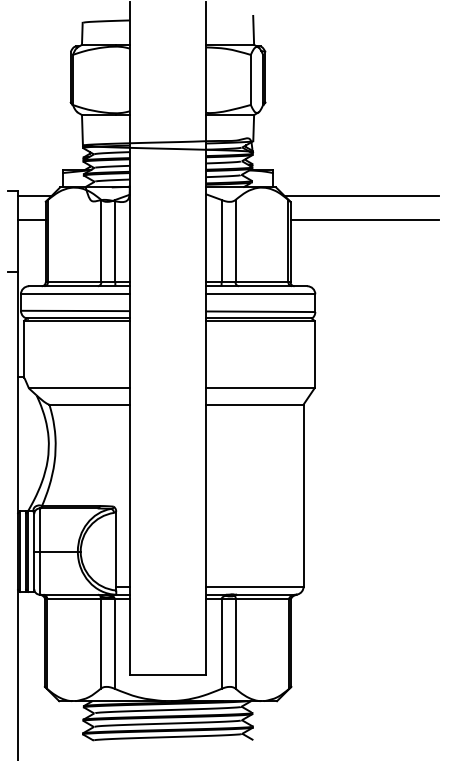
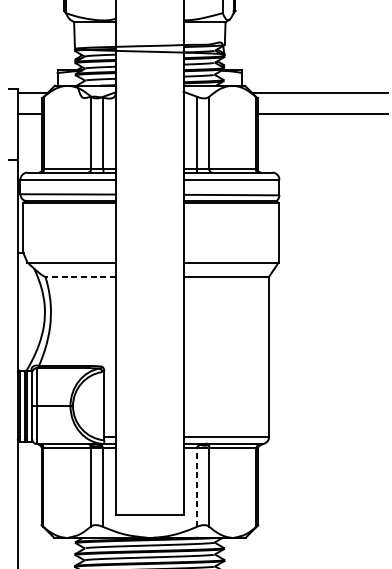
line: (89, 404) -> (80, 276), solid -> dashed
line: (221, 643) -> (196, 486), solid -> dashed

